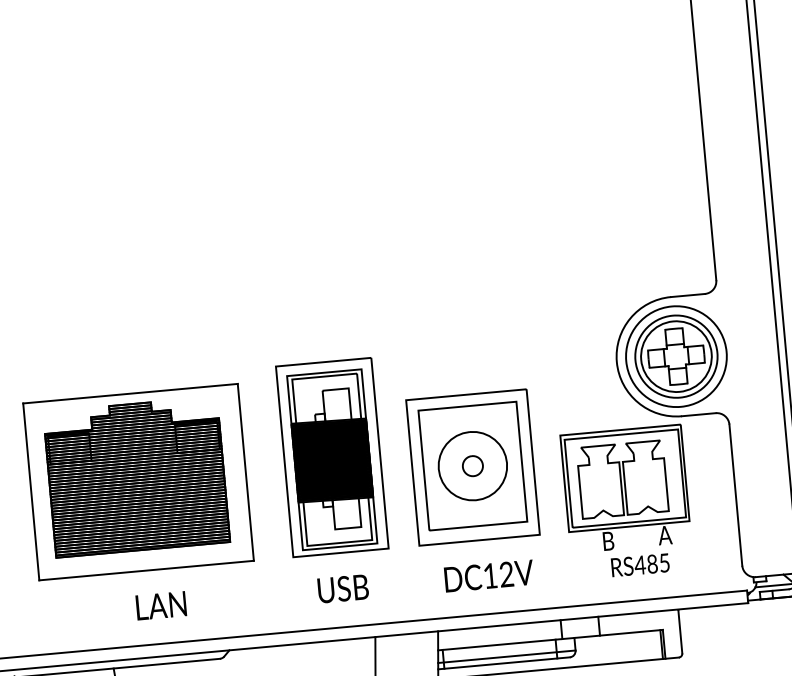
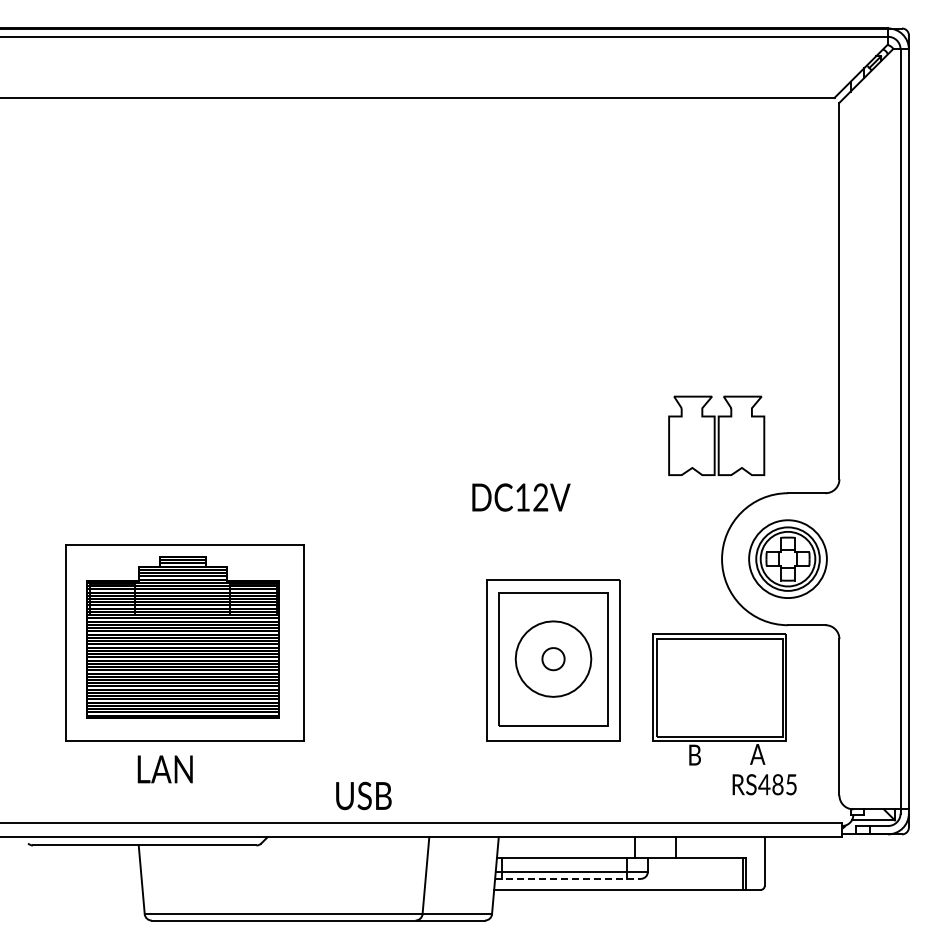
part: (675, 356) -> (787, 558), size x0.7
part: (331, 457) -> (399, 635), removed
part: (622, 479) -> (716, 435), moved
text: (640, 565) -> (764, 784), moved
text: (489, 576) -> (521, 497), moved
text: (342, 588) -> (363, 795), moved
text: (160, 605) -> (164, 769), moved
line: (504, 662) -> (568, 878), solid -> dashed

